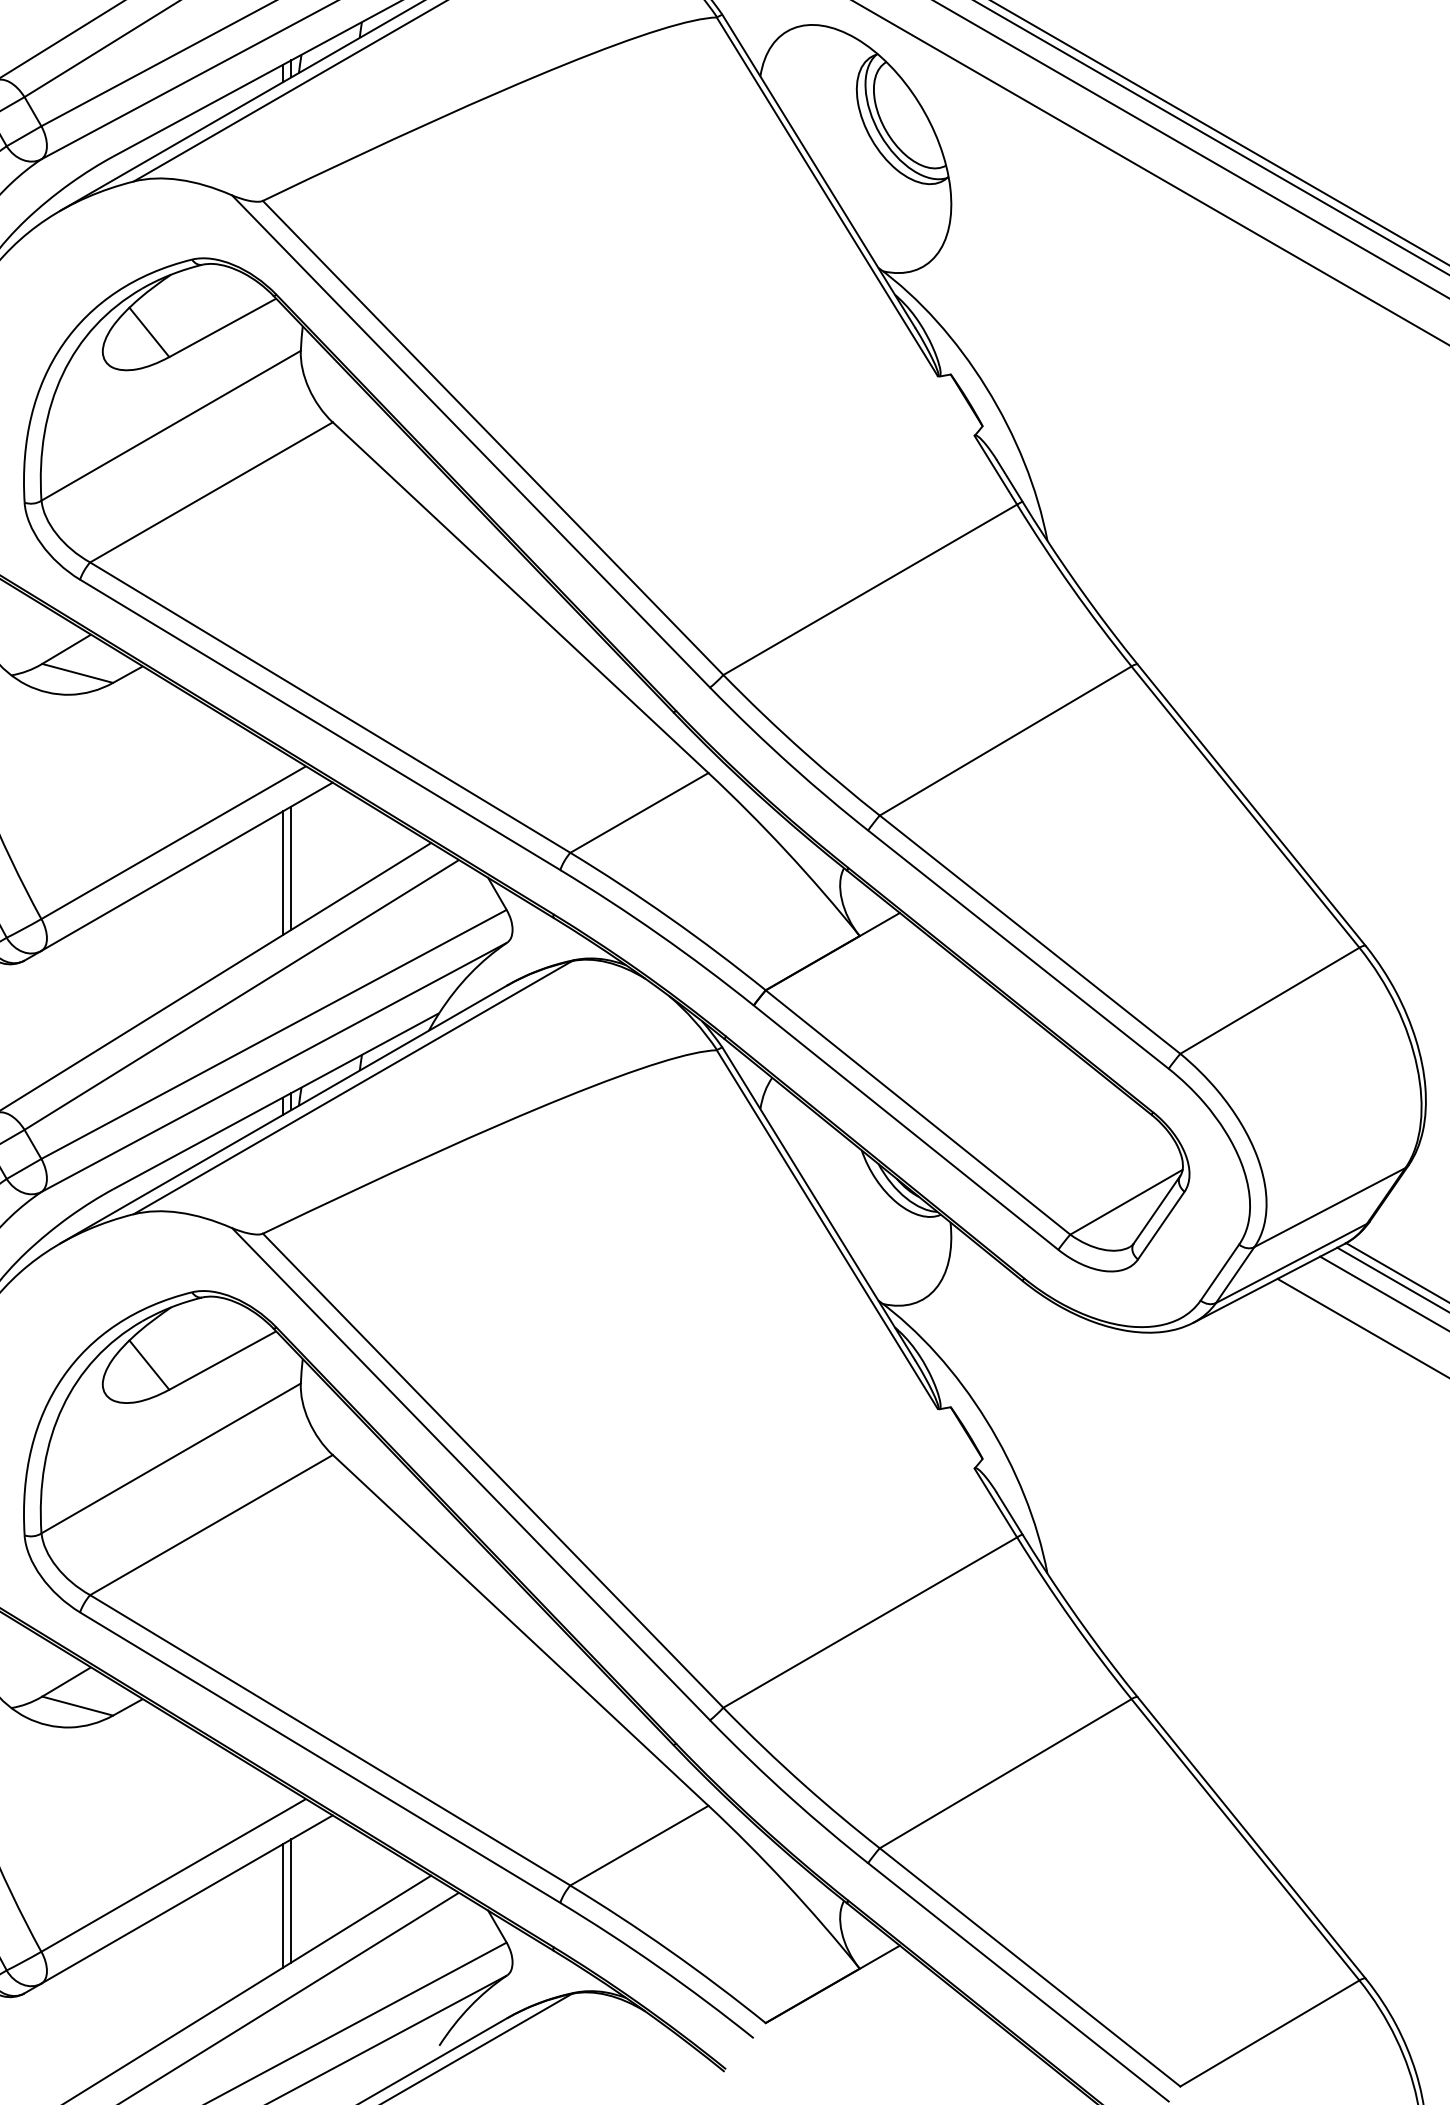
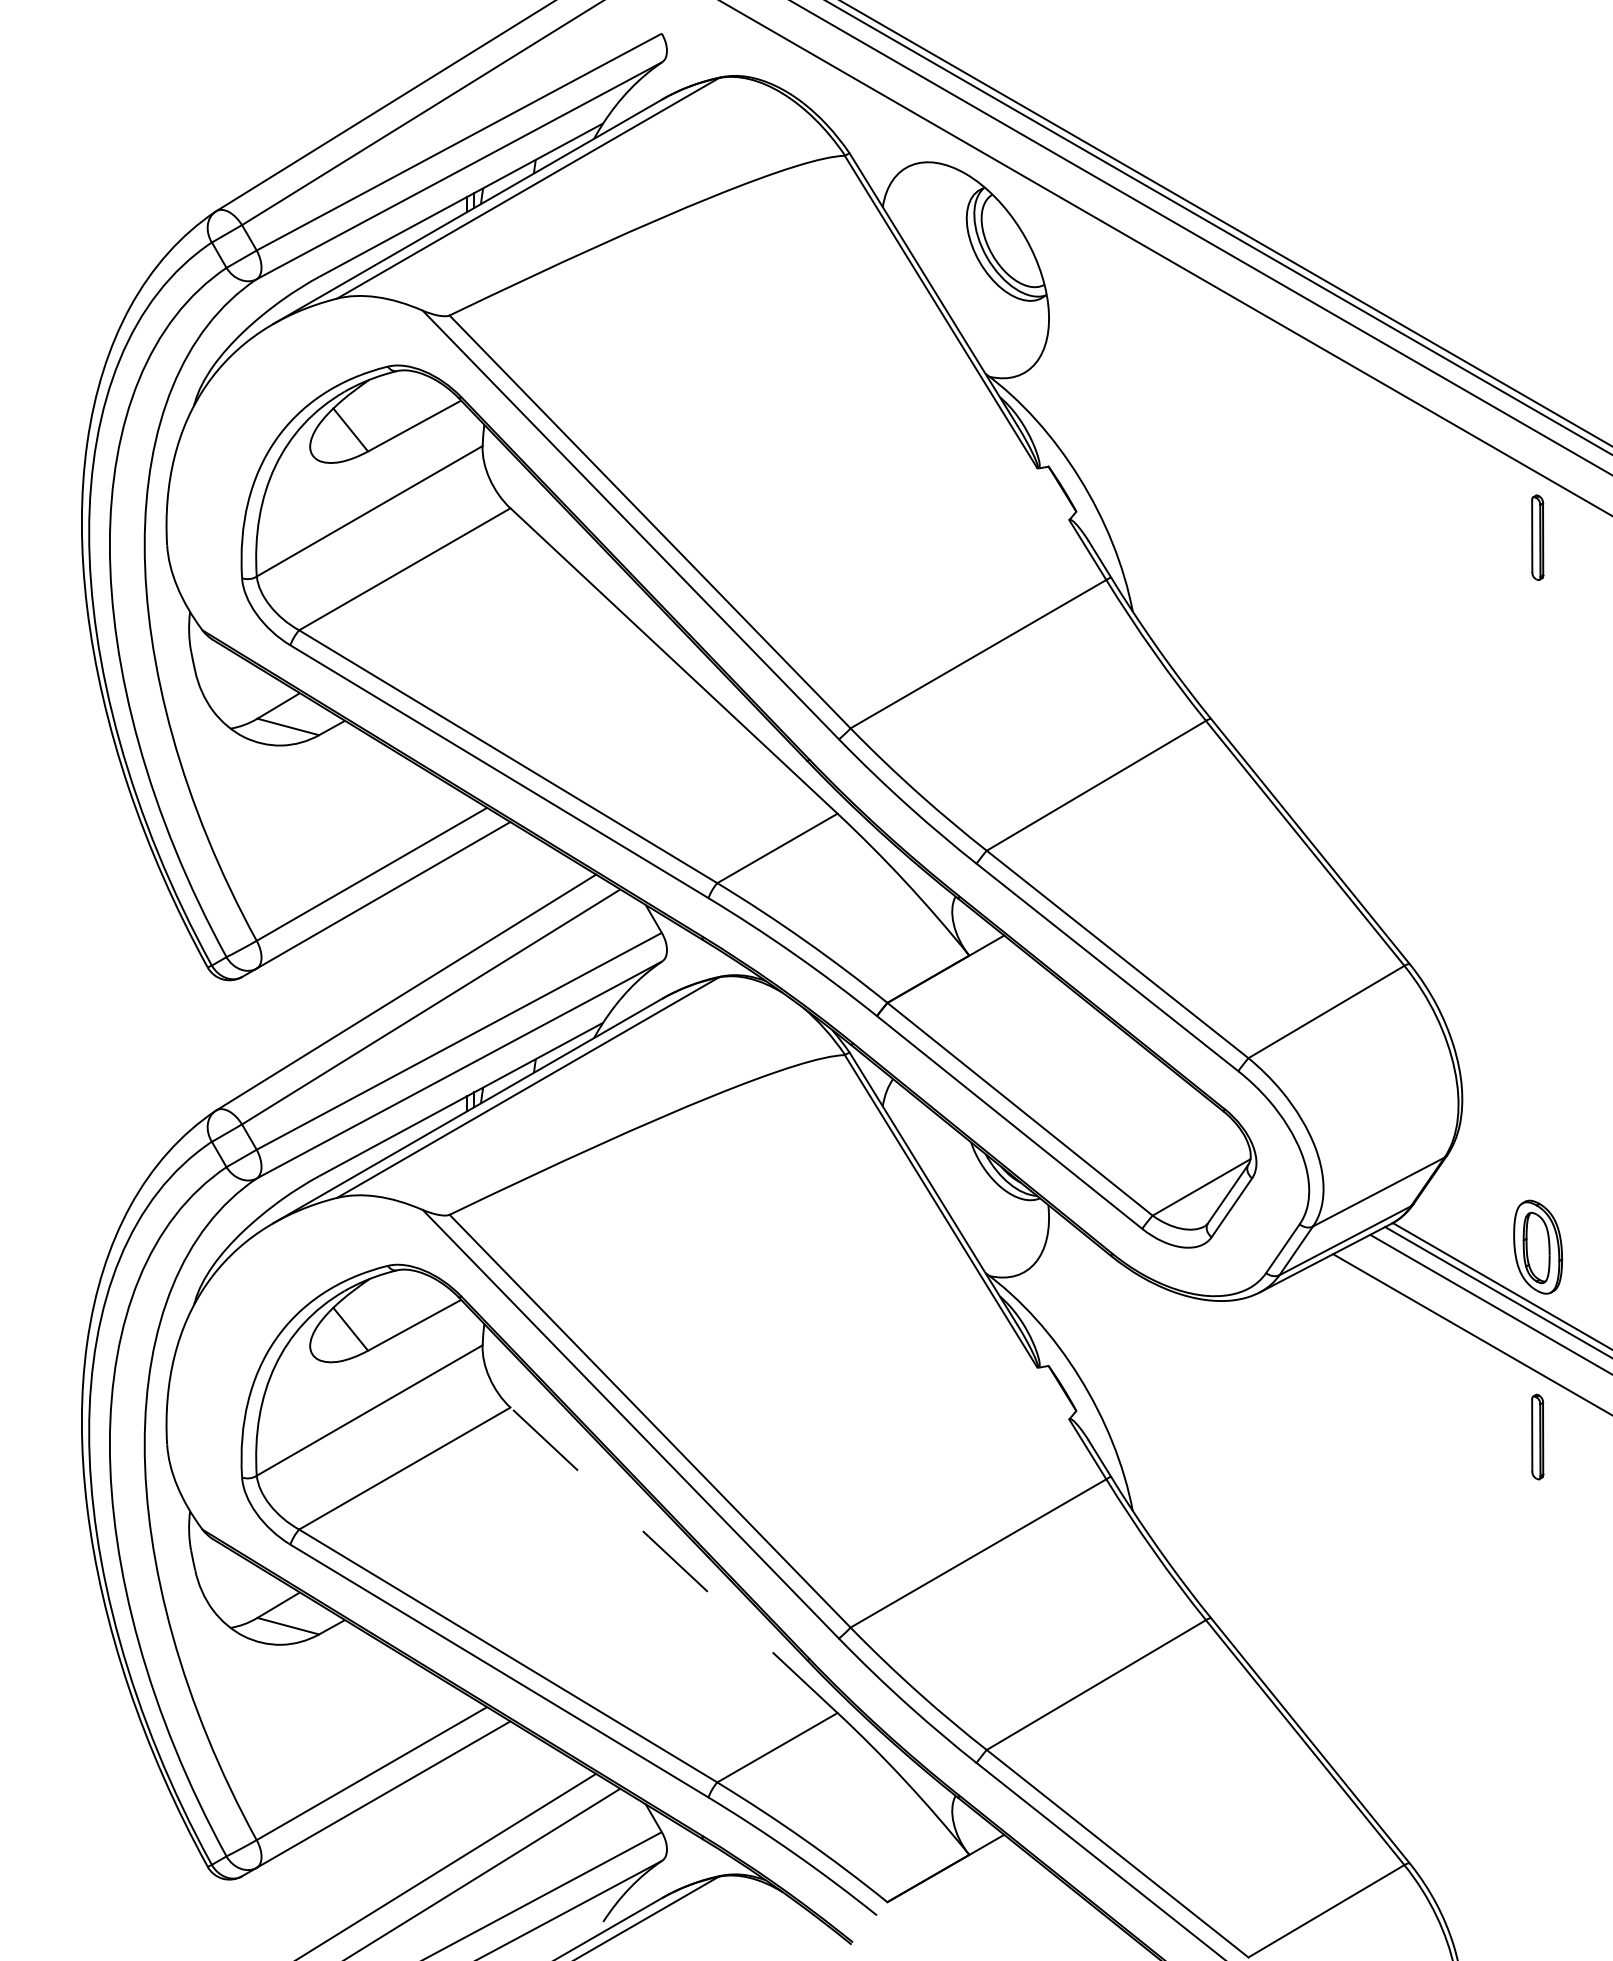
line: (291, 868) -> (474, 896), removed
line: (283, 872) -> (467, 900), removed
line: (521, 1630) -> (674, 1560), solid -> dashed
line: (291, 1900) -> (474, 1795), removed
line: (283, 1905) -> (467, 1799), removed

